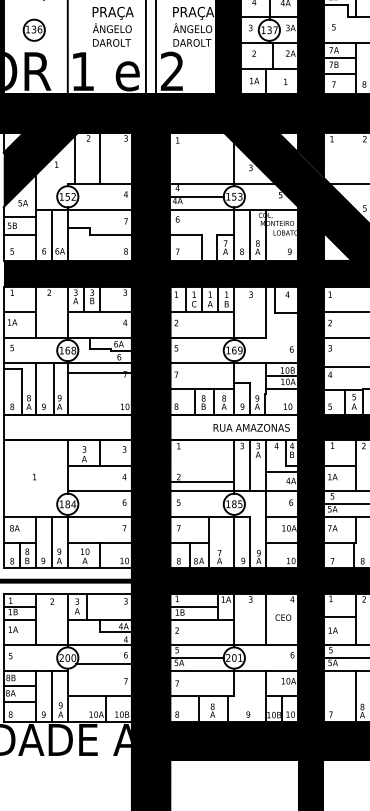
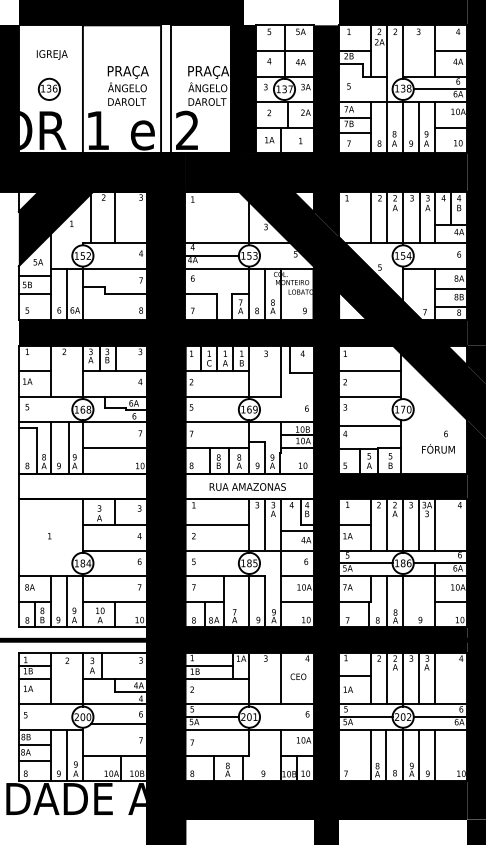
line: (356, 158) -> (371, 217), added
line: (99, 373) -> (114, 448), moved
text: (251, 427) -> (247, 486), moved
line: (202, 481) -> (217, 524), moved

